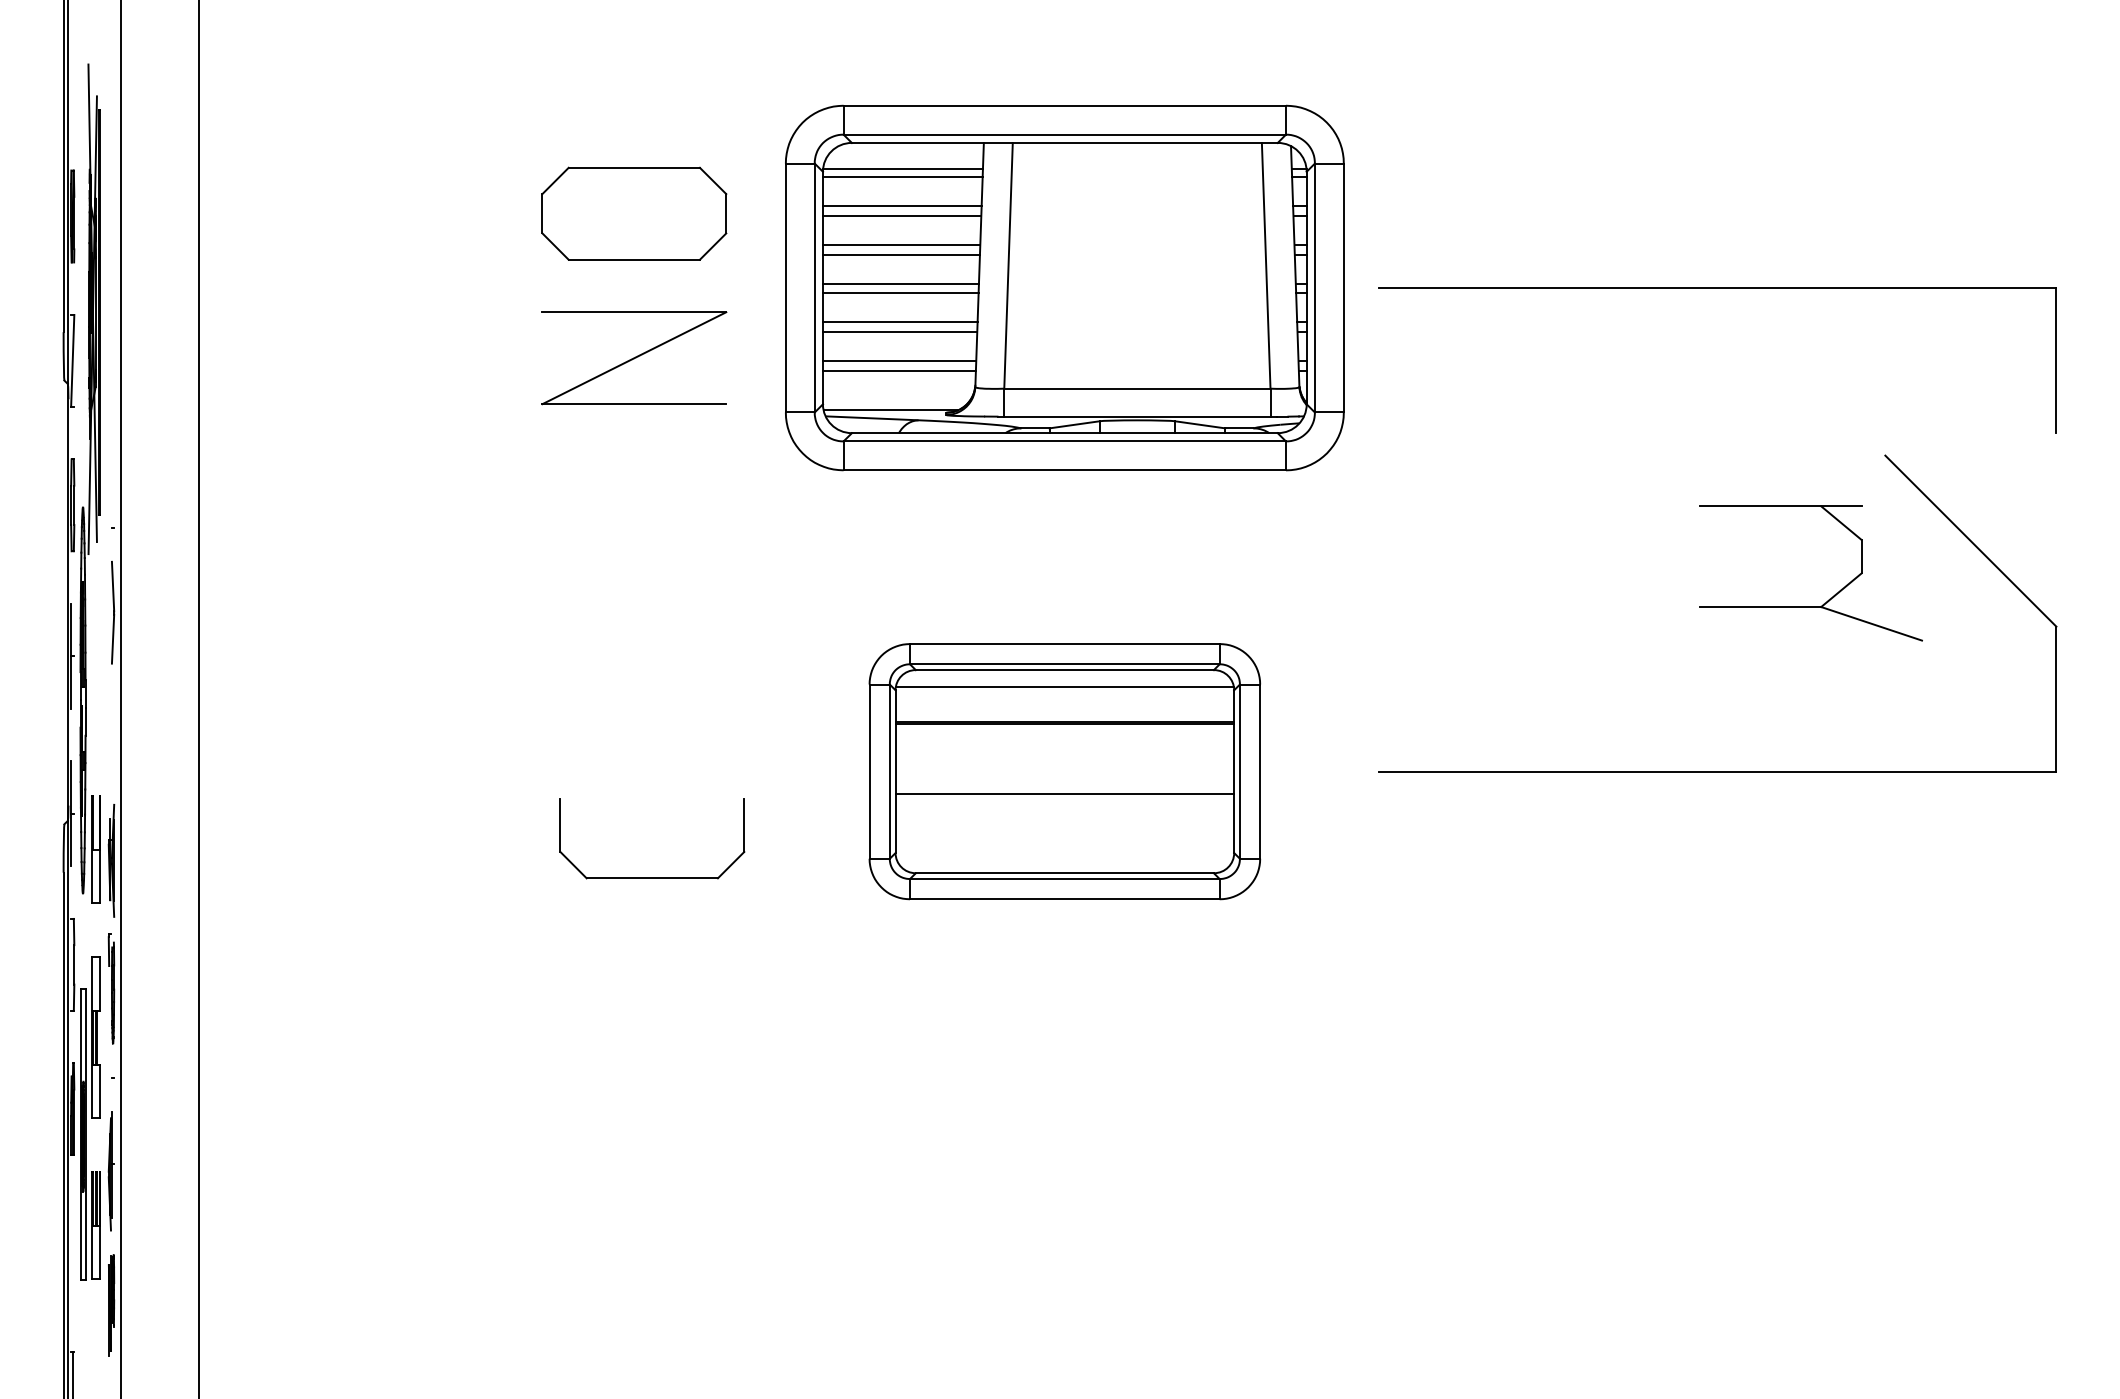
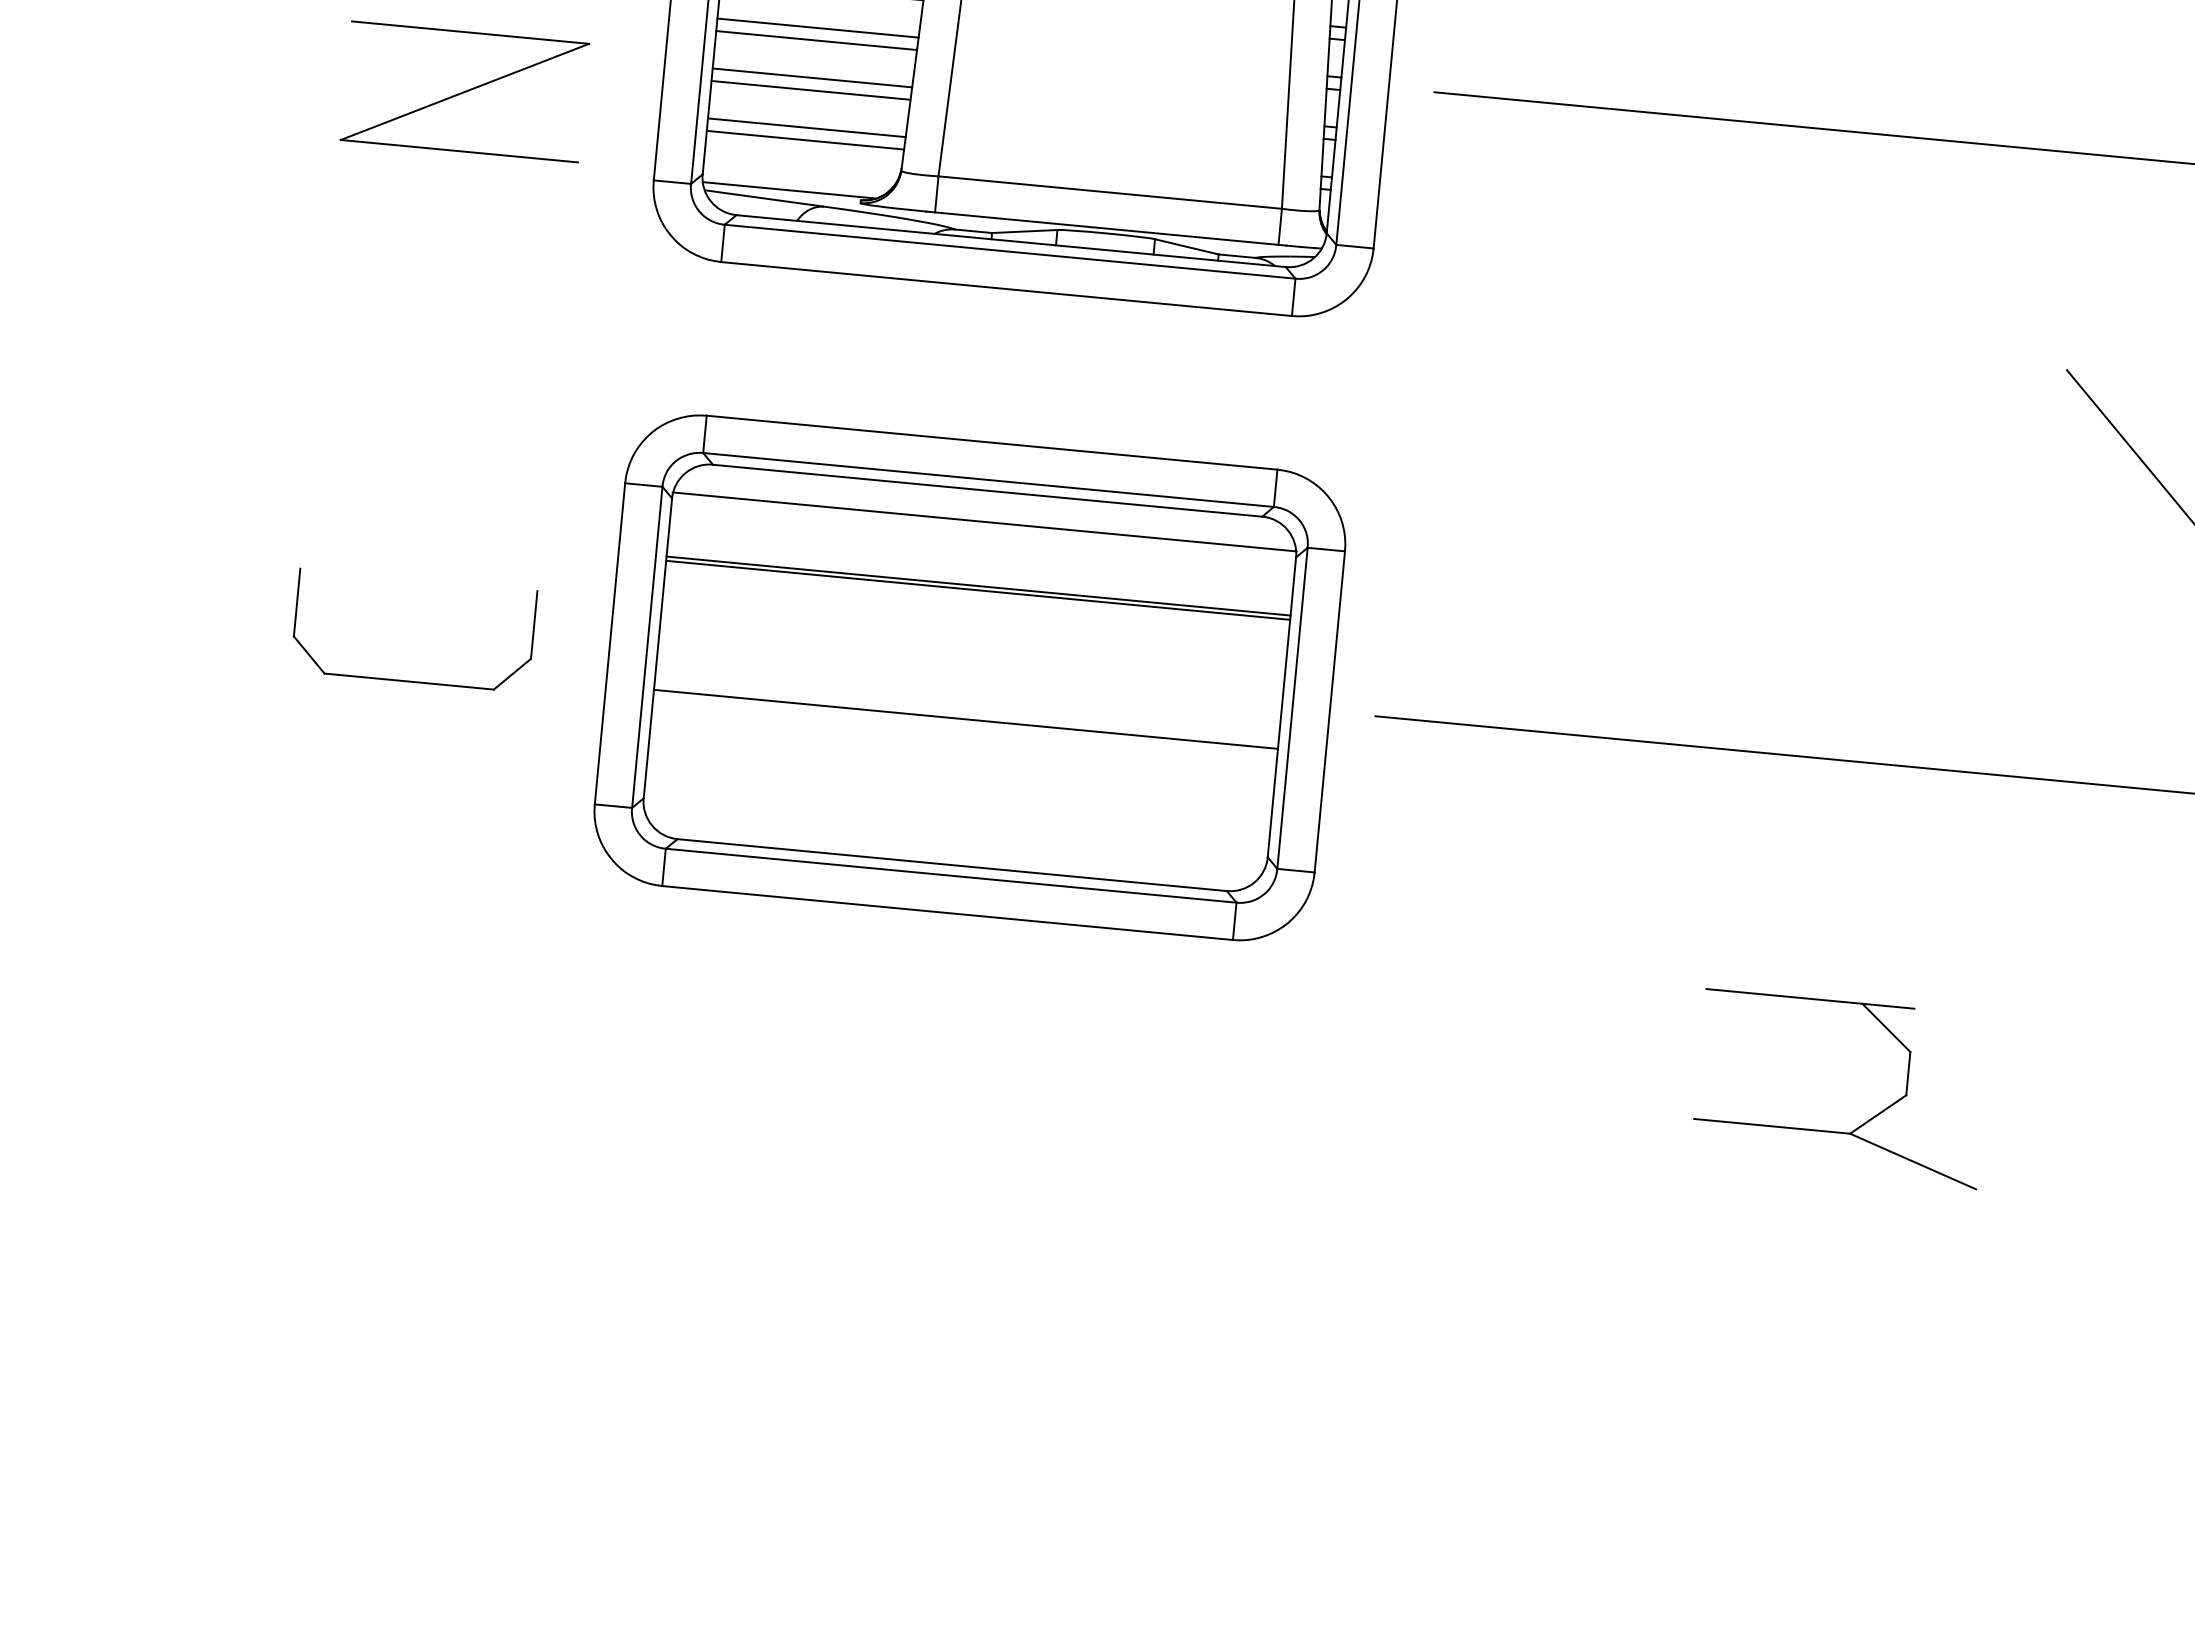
part: (1829, 598) -> (1861, 1123), moved
part: (1064, 771) -> (969, 677), size x1.43
part: (652, 877) -> (409, 680), moved

